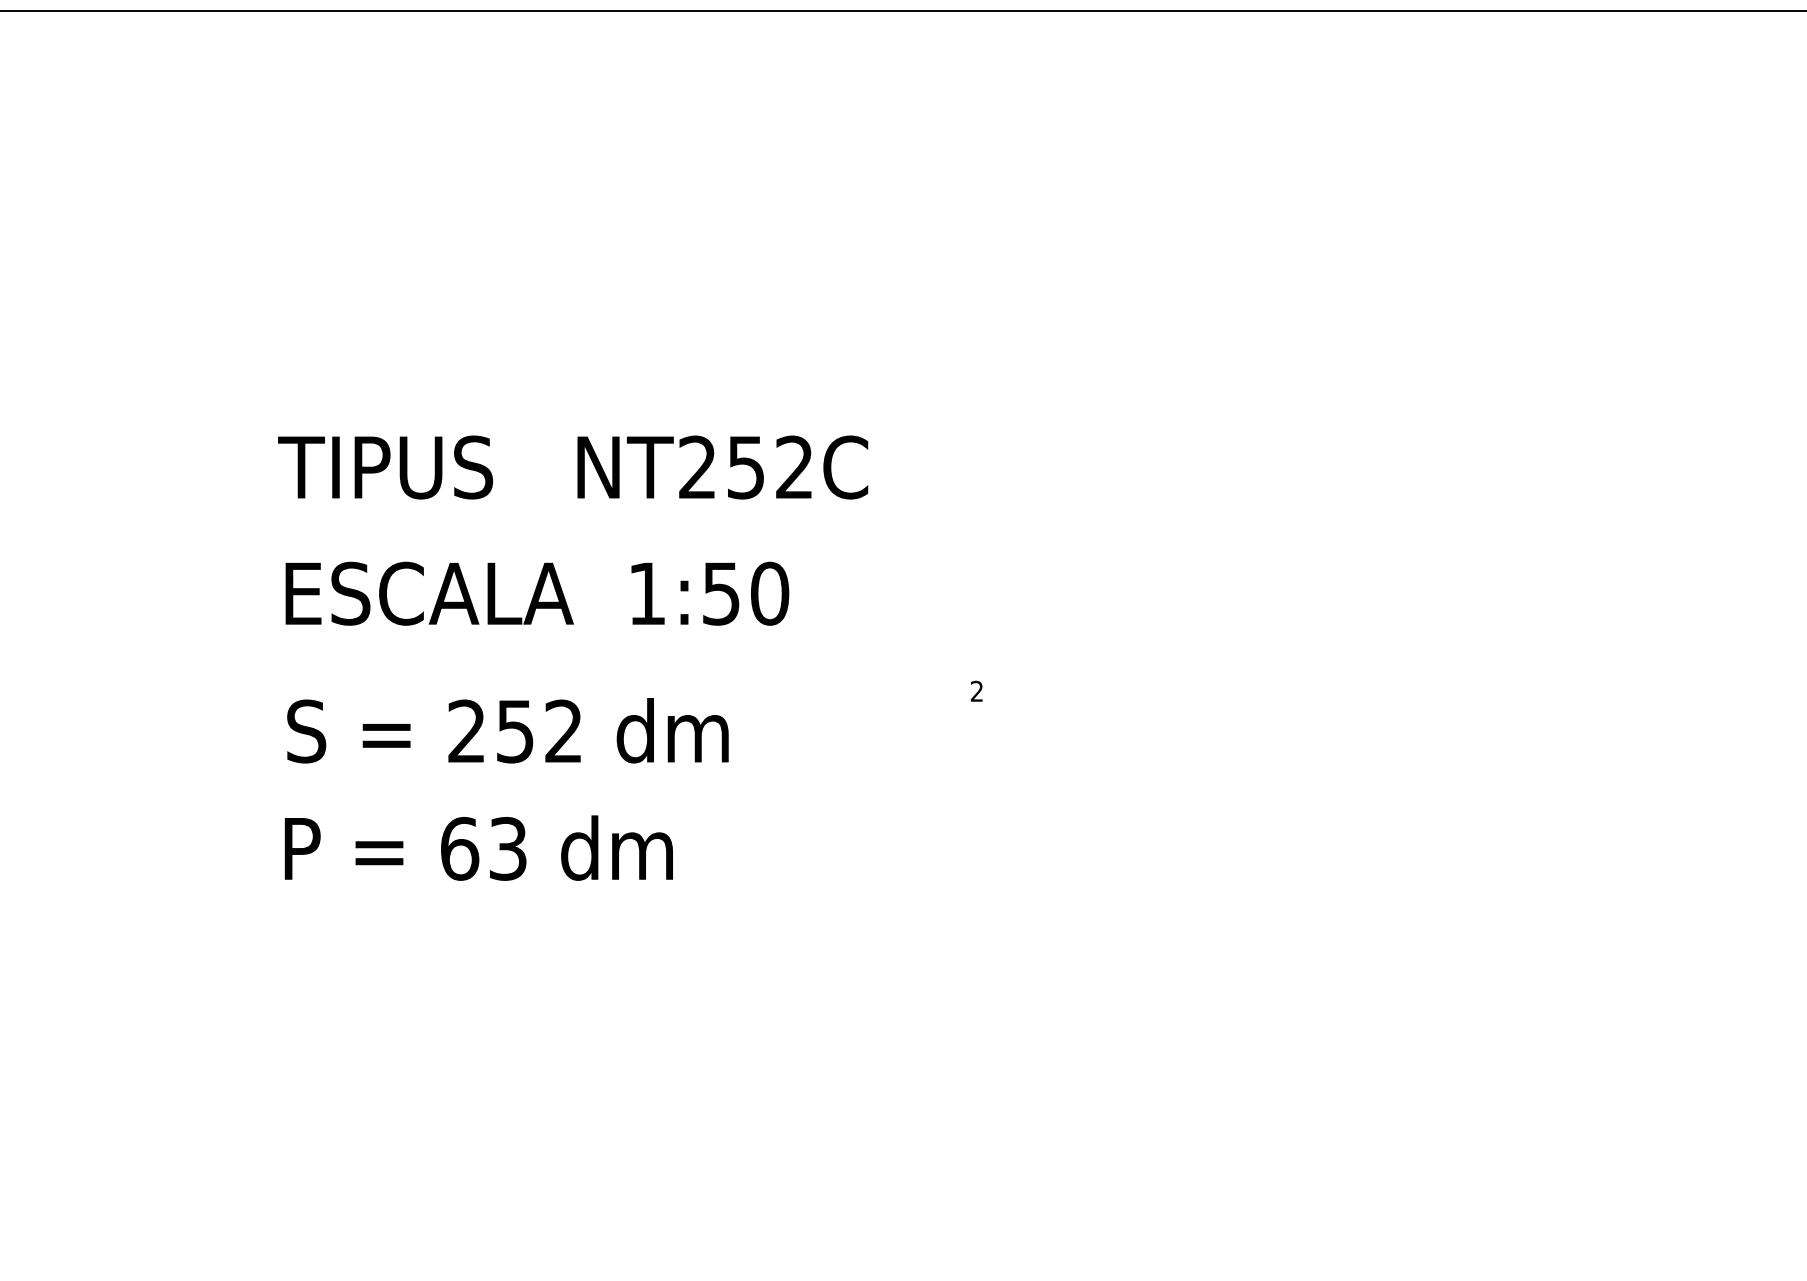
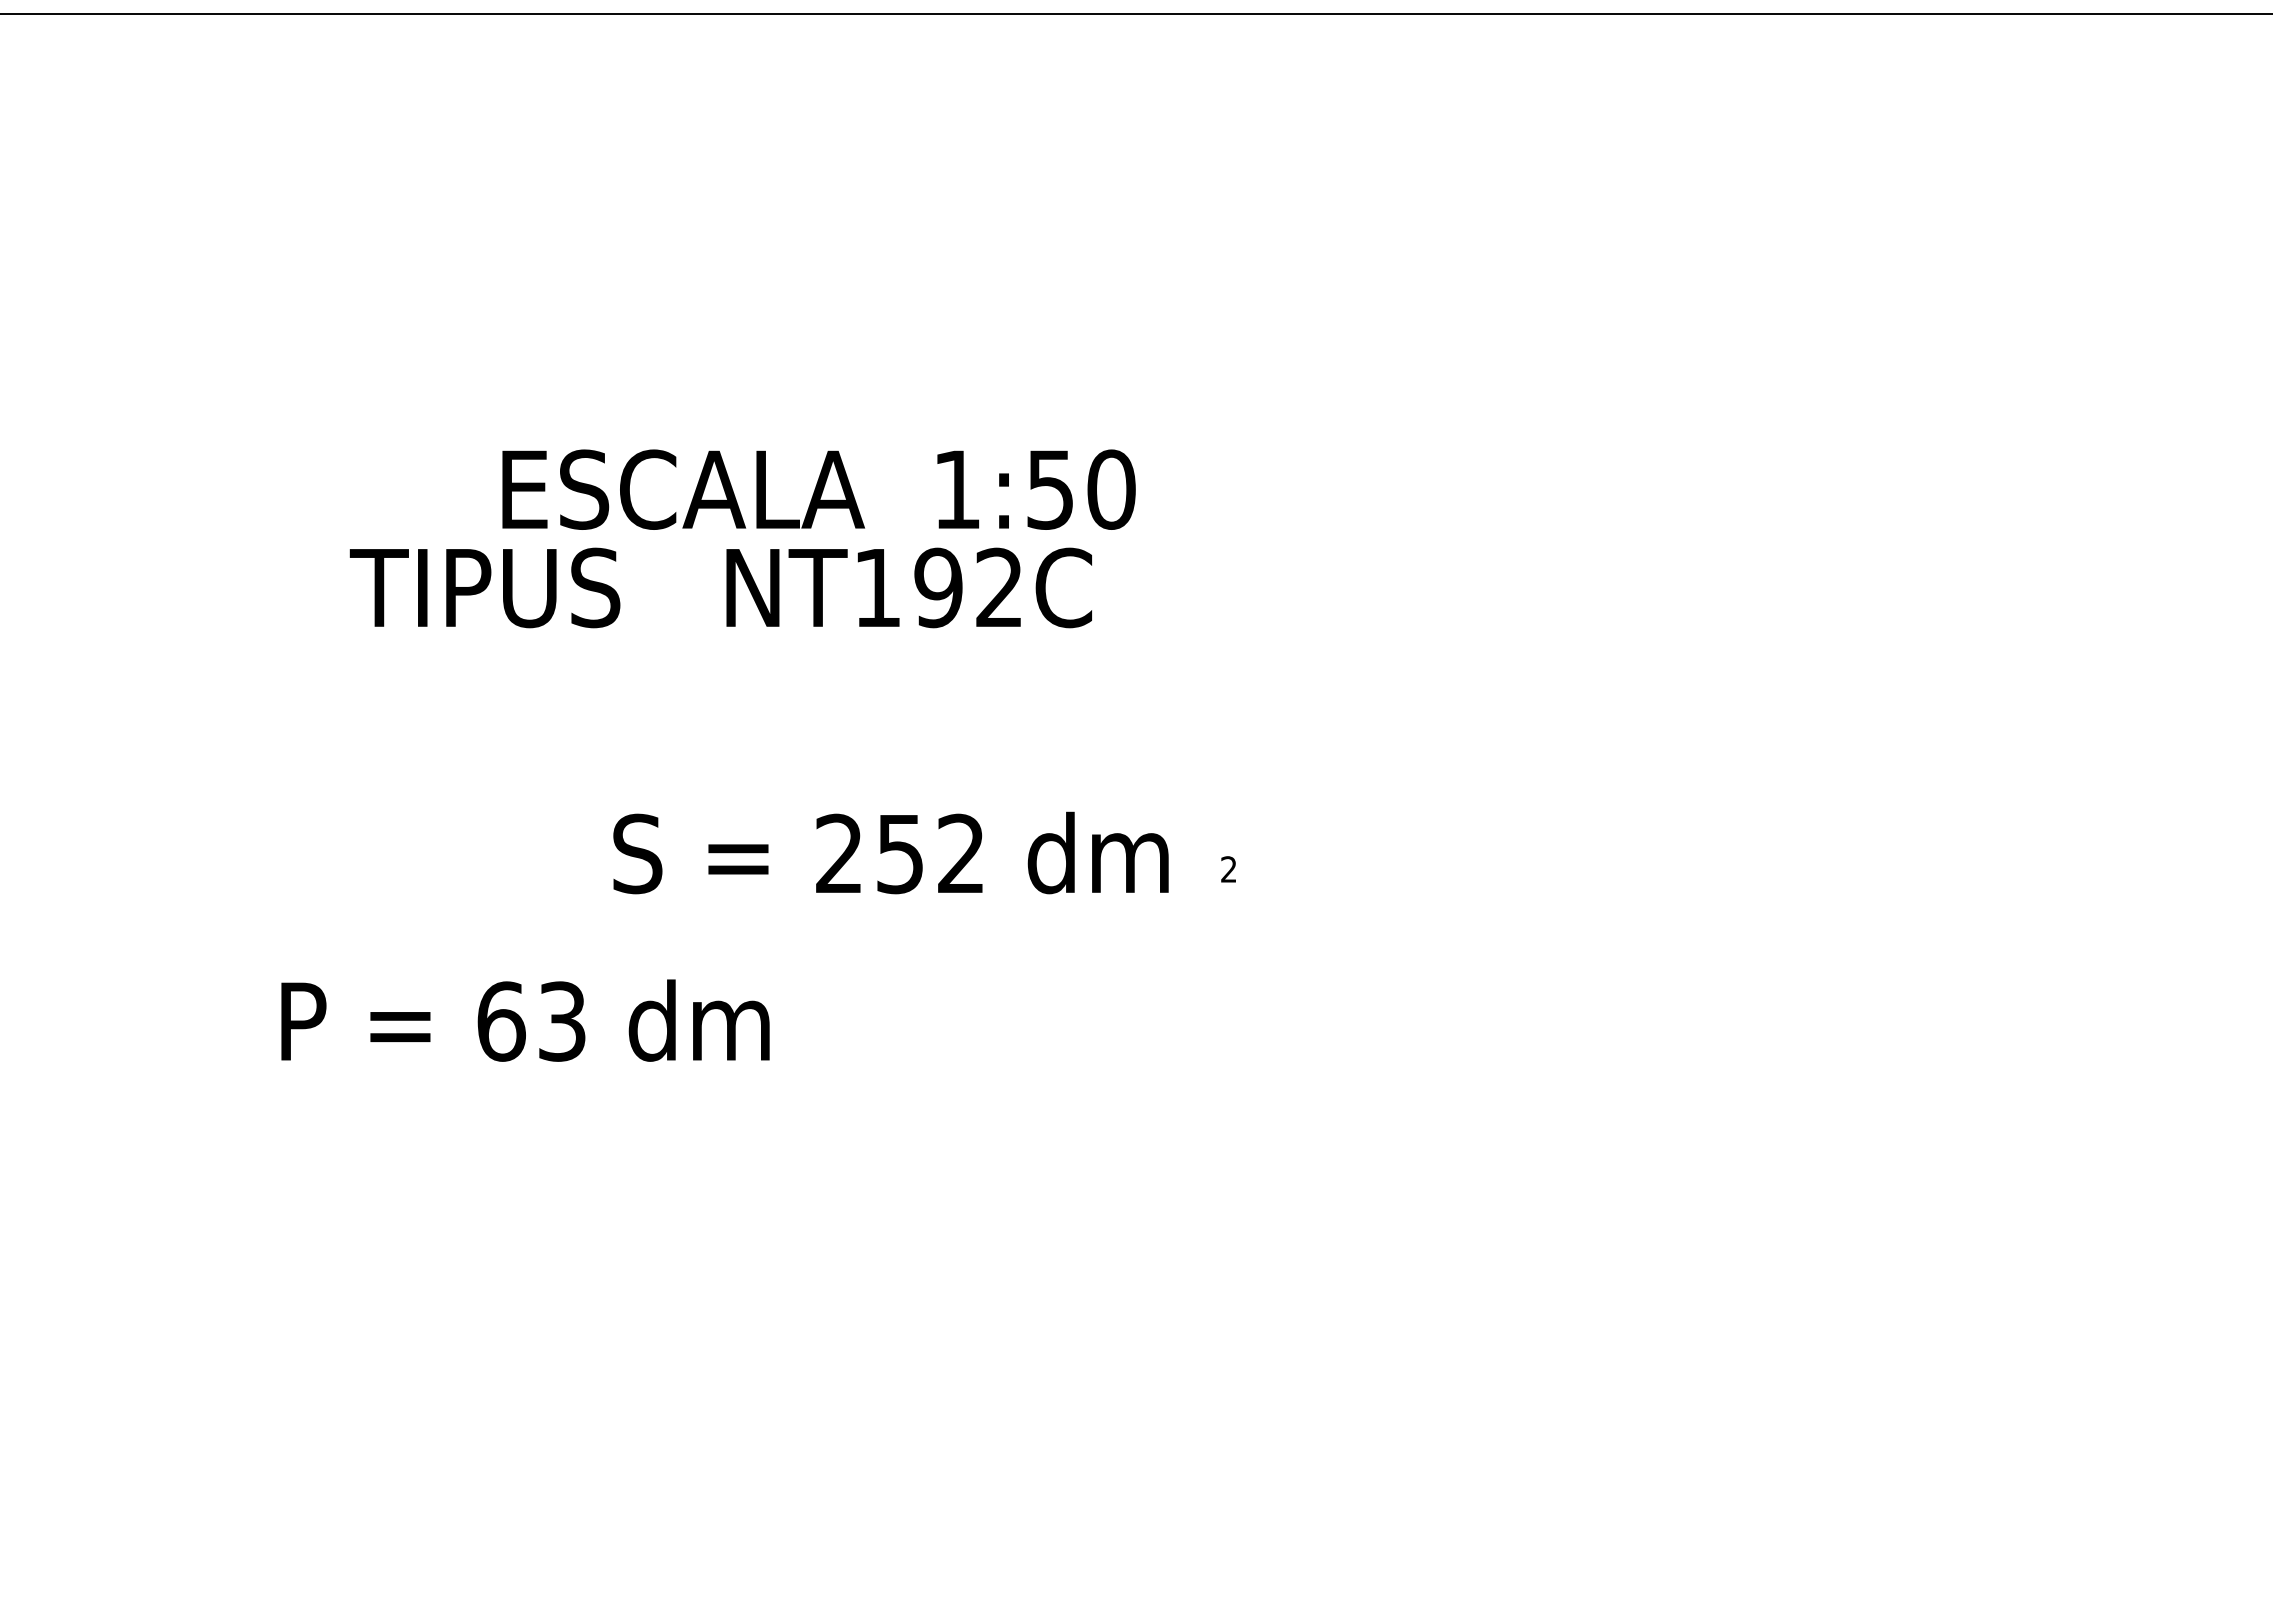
text: (722, 467) -> (908, 587), NT252C -> NT192C
text: (536, 593) -> (818, 489), moved
text: (507, 730) -> (890, 852), moved
text: (478, 848) -> (525, 1020), moved

